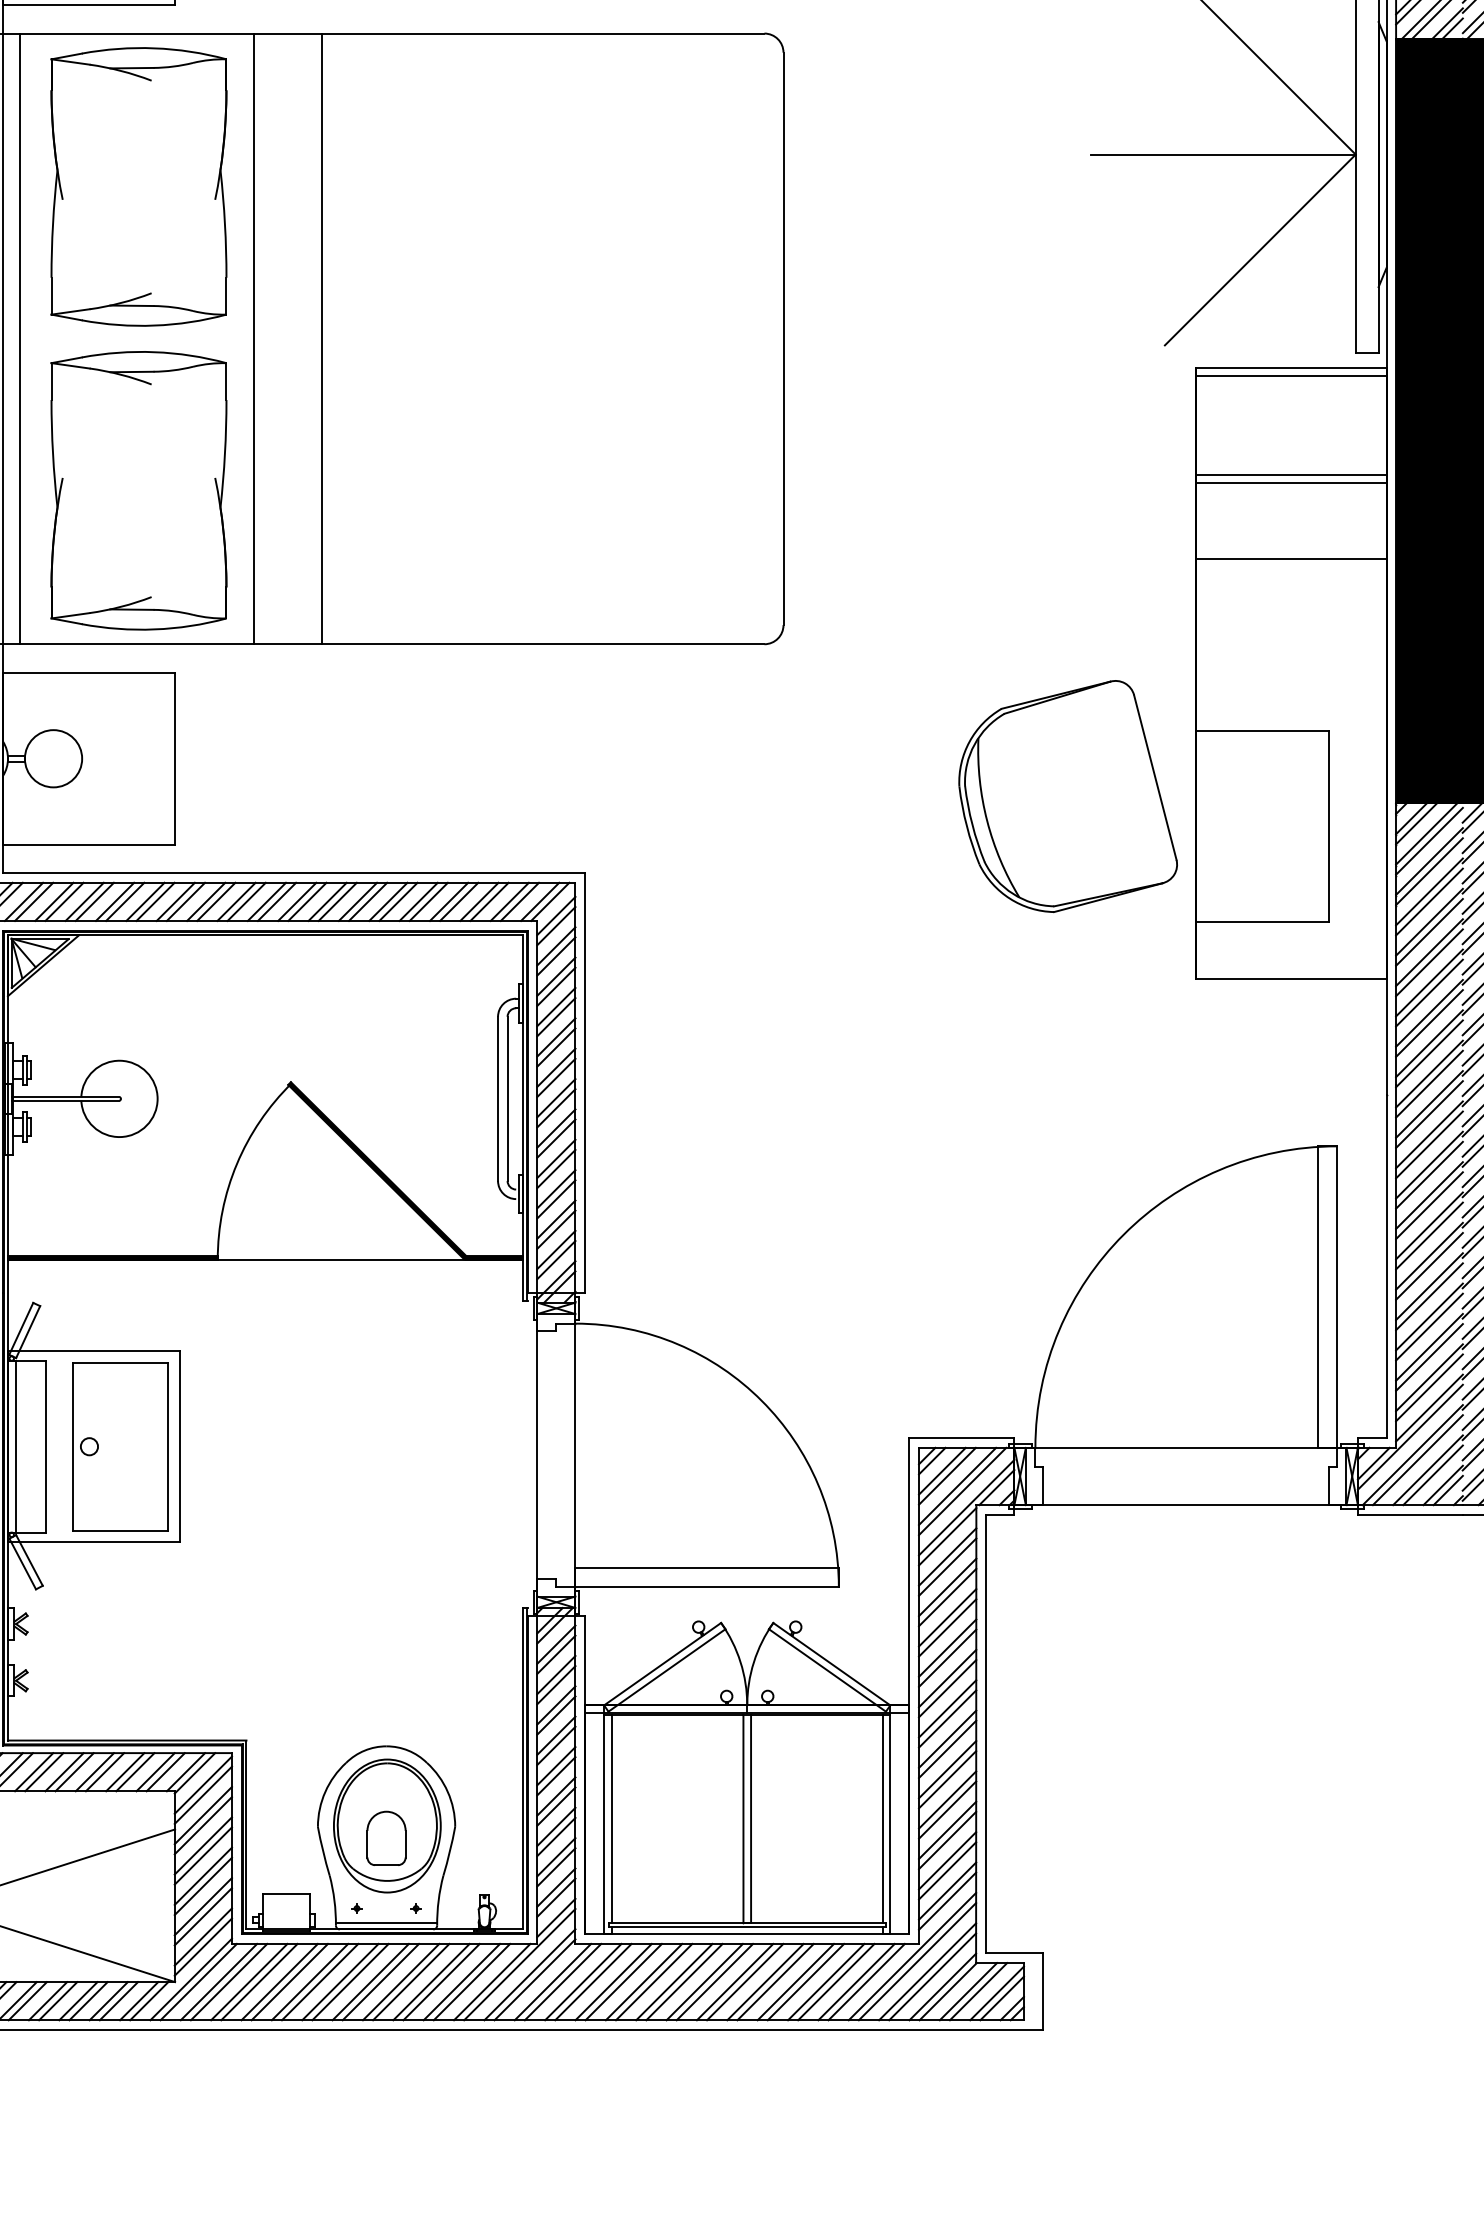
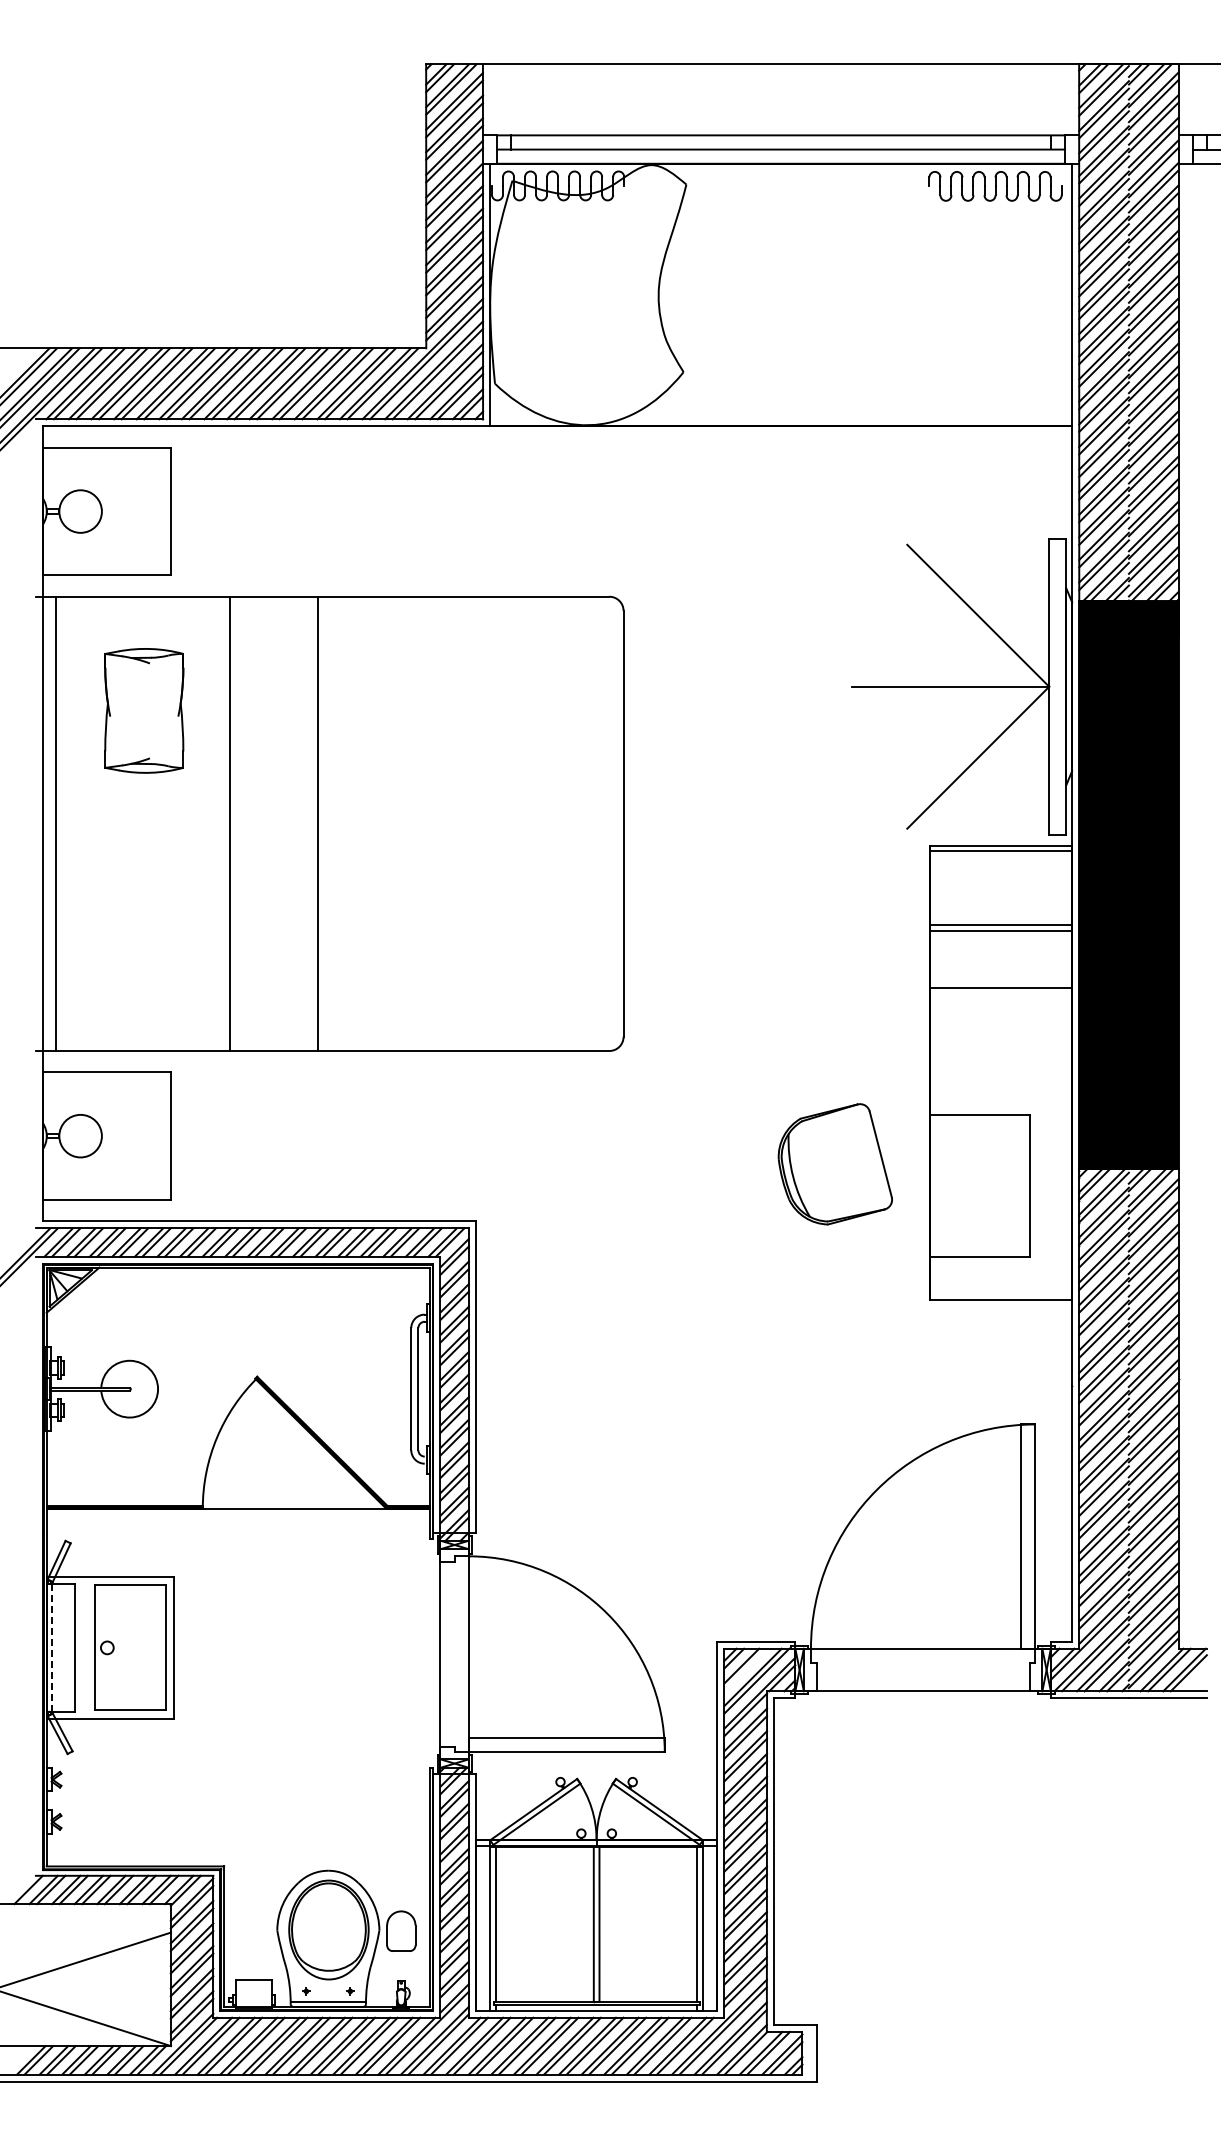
part: (139, 186) -> (144, 710), size x0.6
line: (322, 338) -> (318, 823), moved
part: (139, 490) -> (144, 936), removed
part: (1068, 796) -> (835, 1164), size x0.7
line: (15, 1446) -> (52, 1647), solid -> dashed
line: (947, 1475) -> (745, 1669), removed
part: (386, 1837) -> (401, 1930), moved

